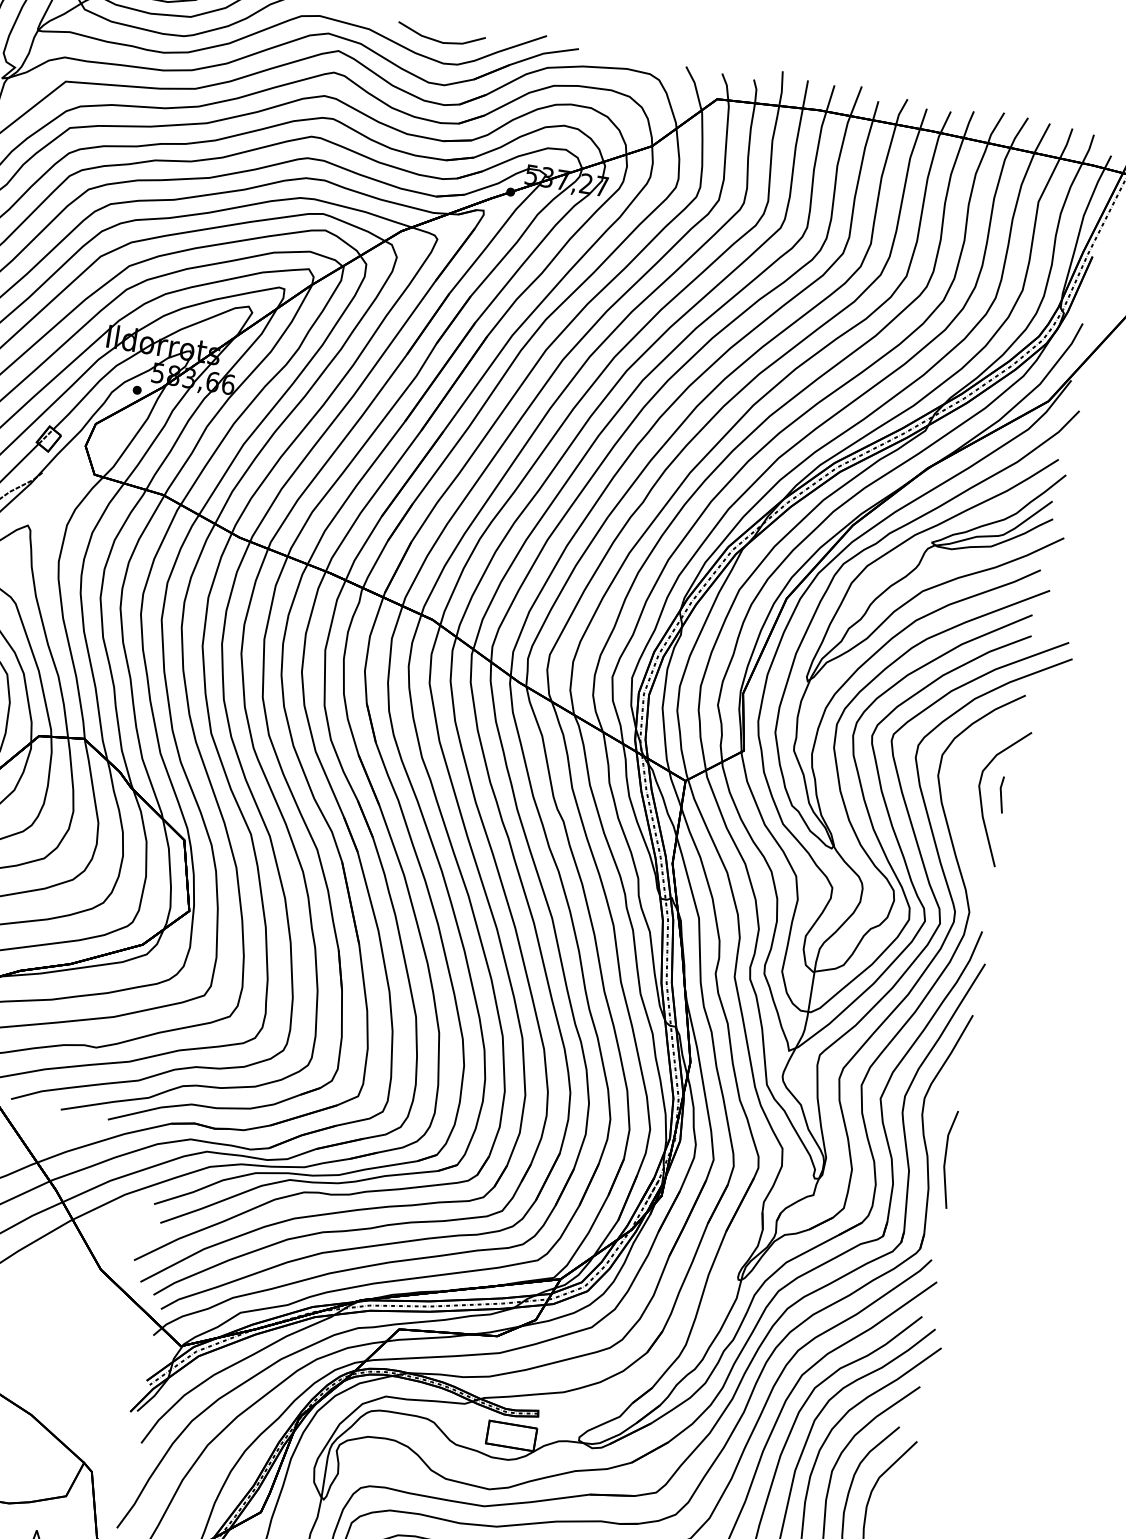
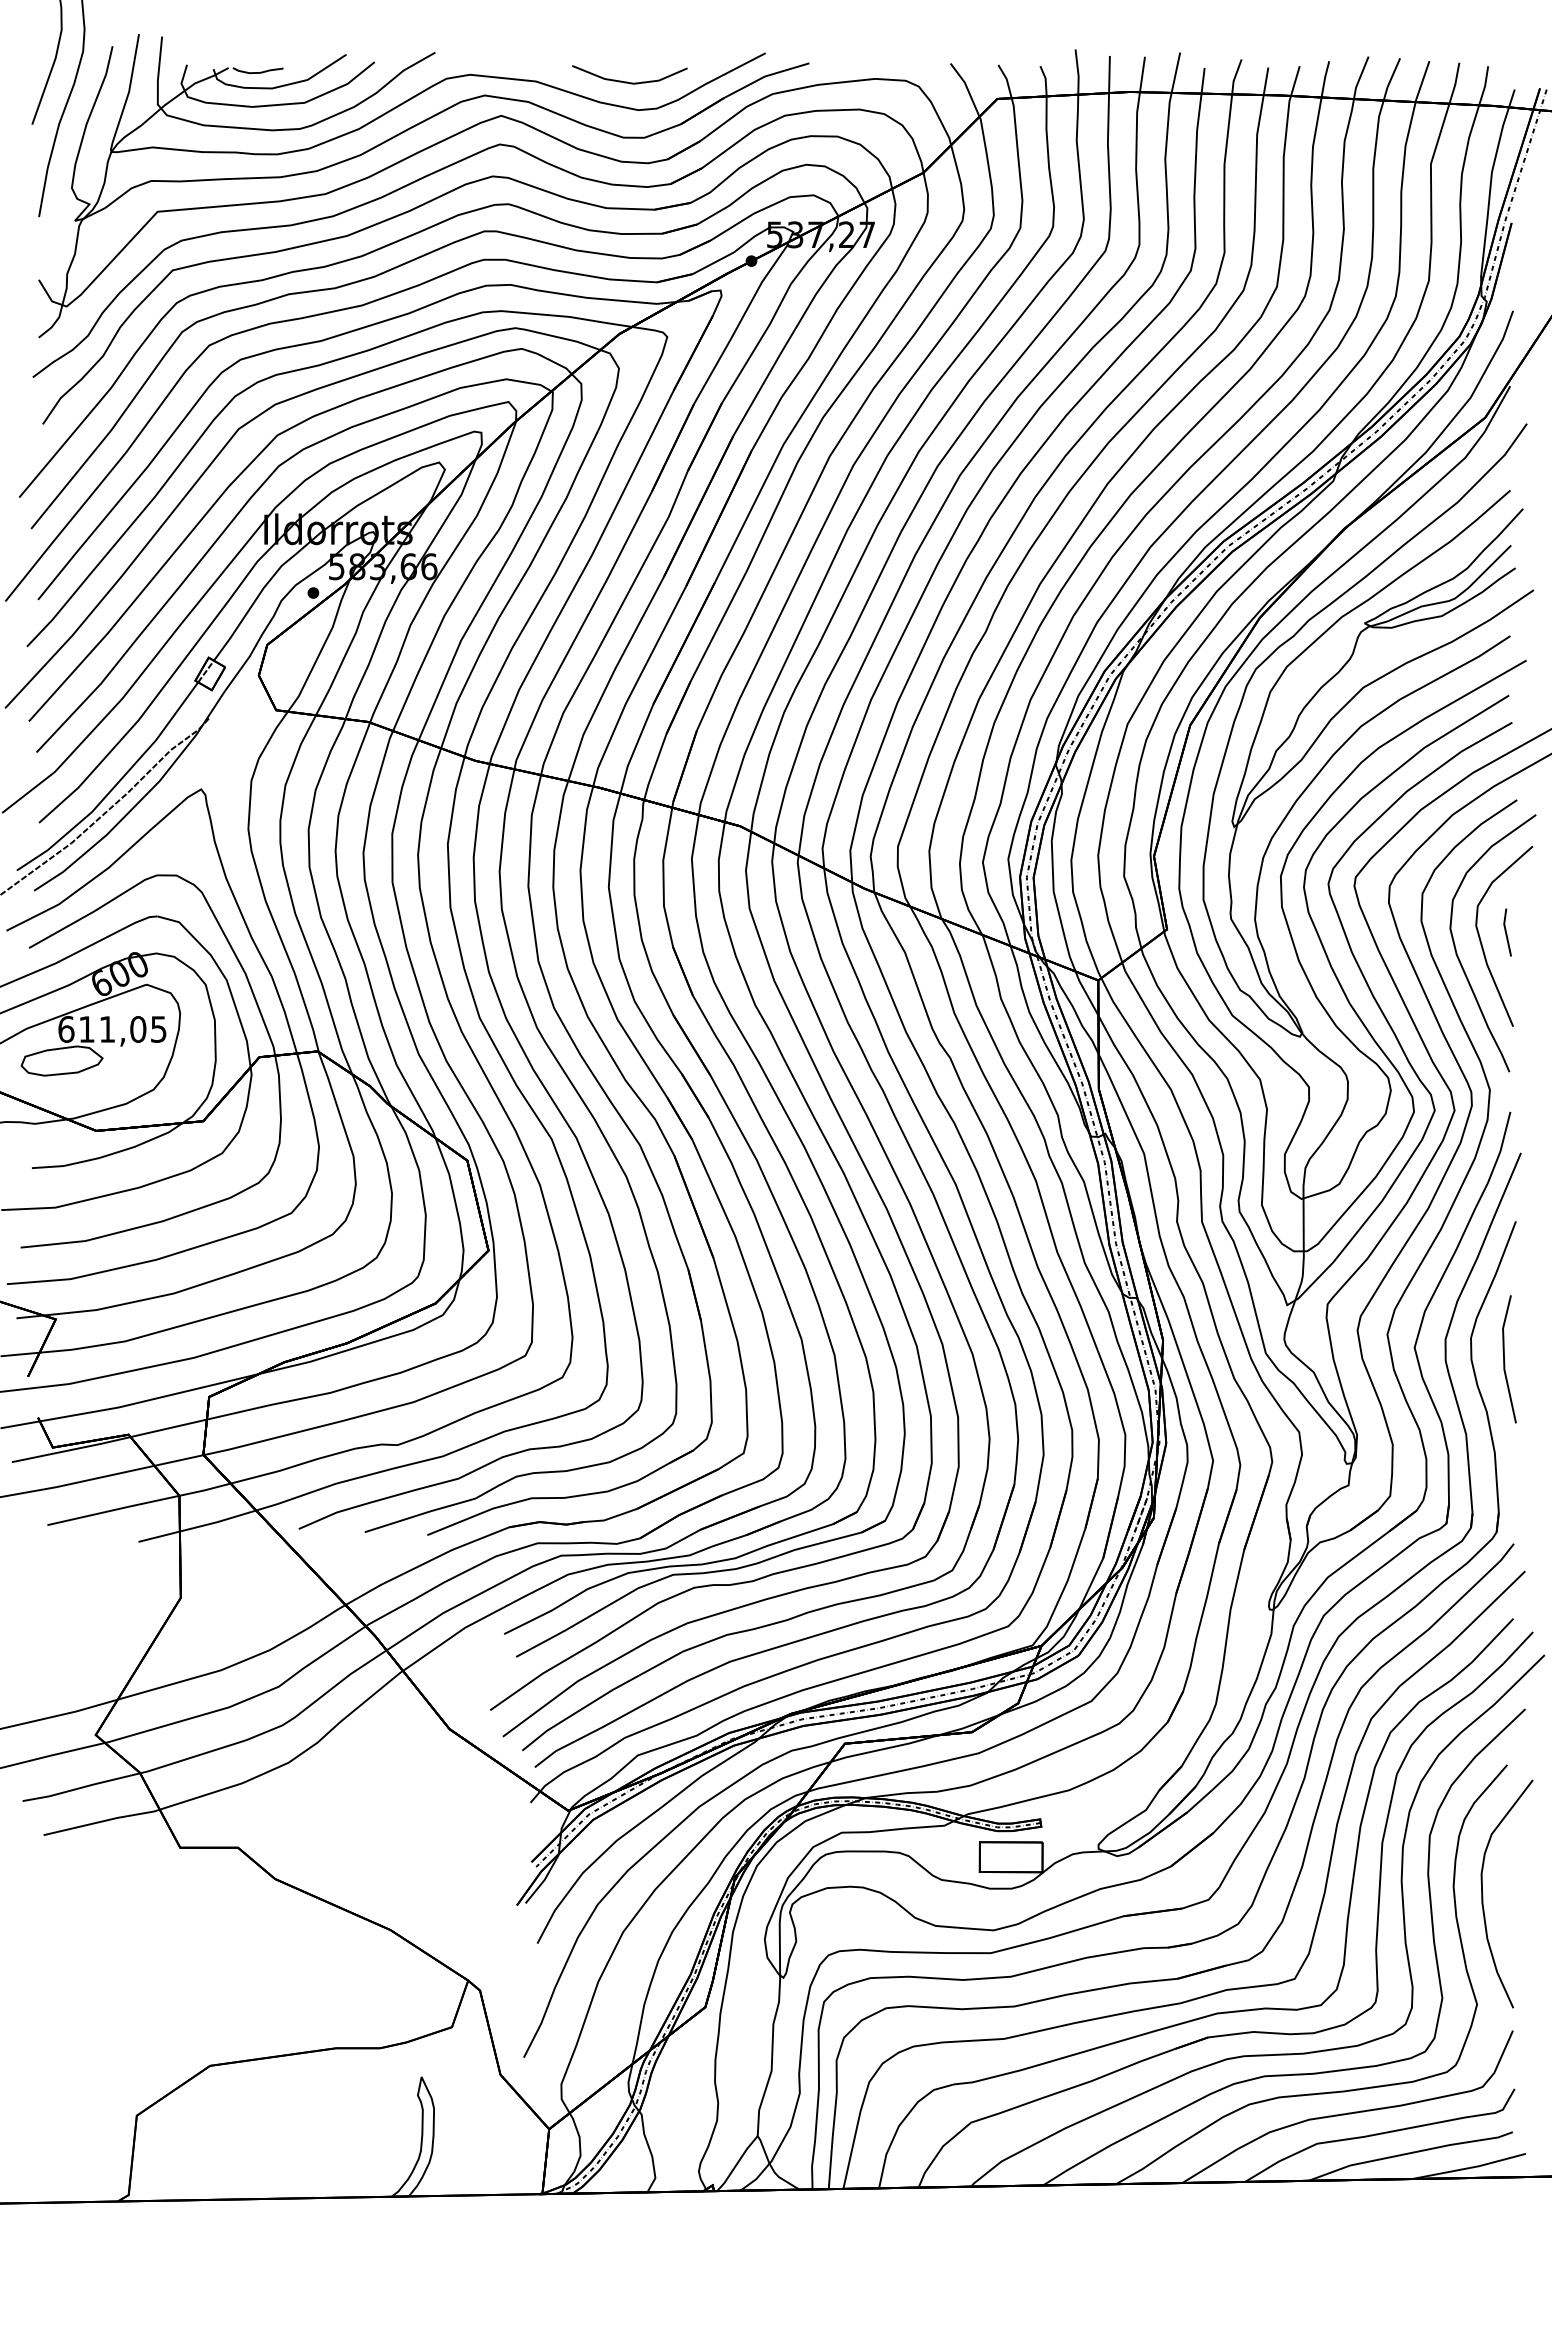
curve: (962, 806) -> (1458, 955), added
line: (945, 1158) -> (1504, 1359), moved

